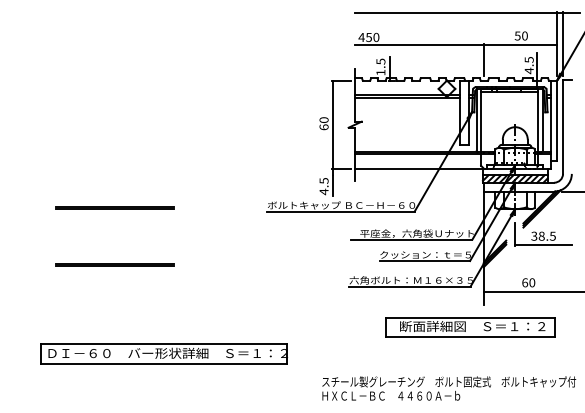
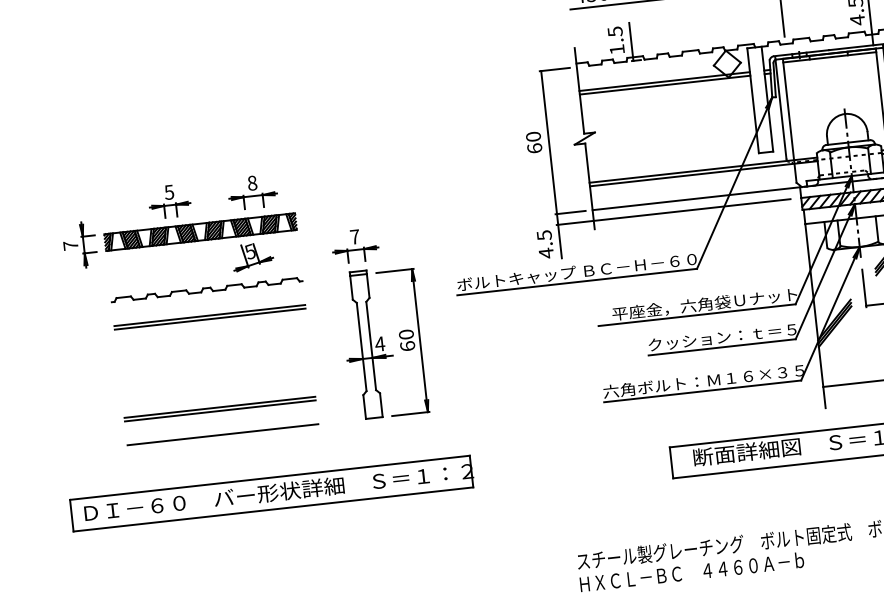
part: (102, 159) -> (180, 240), added
line: (404, 175) -> (673, 212), added
part: (211, 222) -> (369, 323), added
line: (114, 280) -> (222, 434), added
part: (163, 353) -> (271, 493), moved

